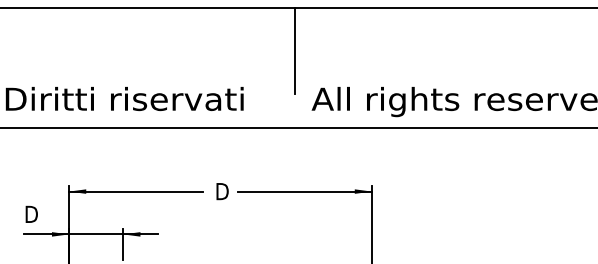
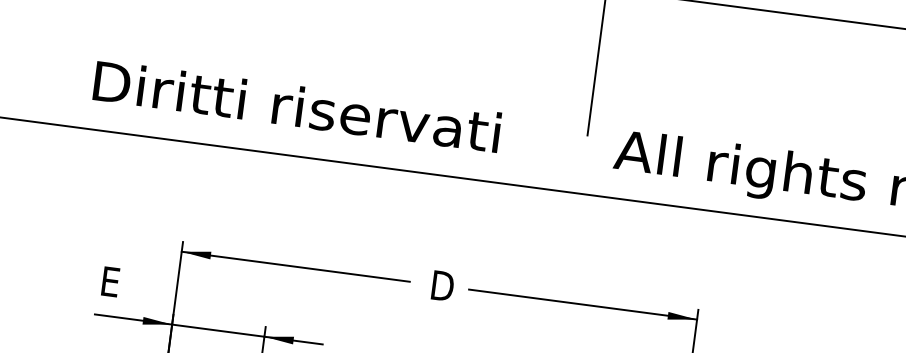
text: (31, 213) -> (112, 280), D -> E

